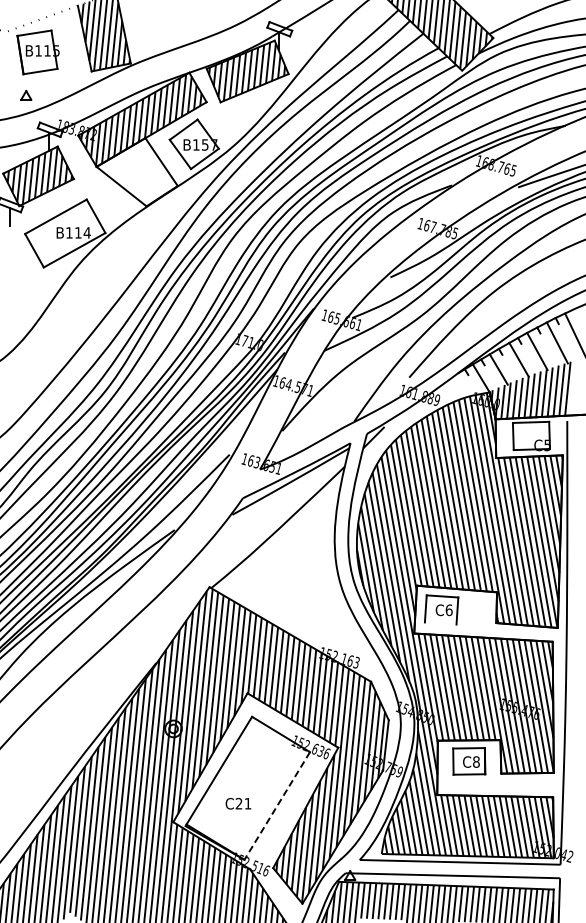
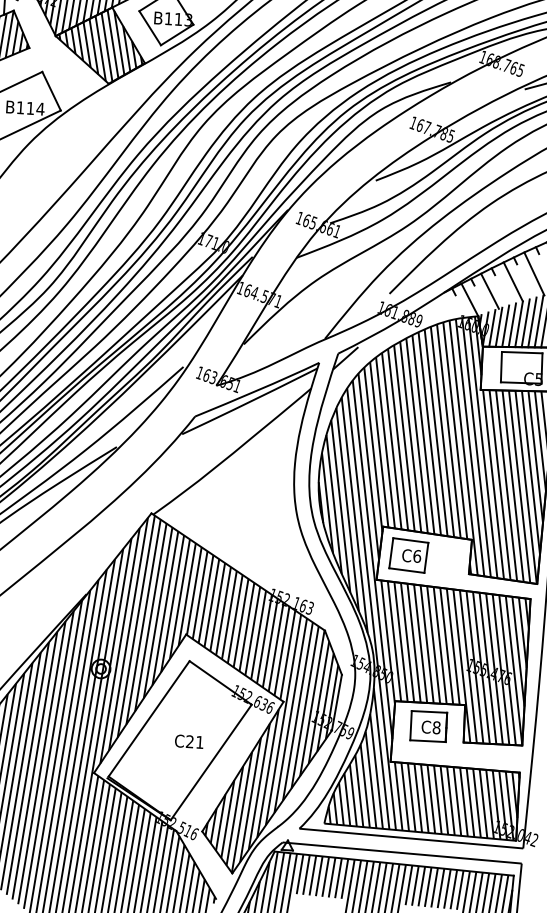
text: (209, 144) -> (183, 19), B157 -> B113
hatch: (137, 172) -> (100, 45), added
line: (440, 623) -> (406, 570), added
text: (238, 803) -> (189, 741), moved
line: (277, 806) -> (211, 763), dashed -> solid

